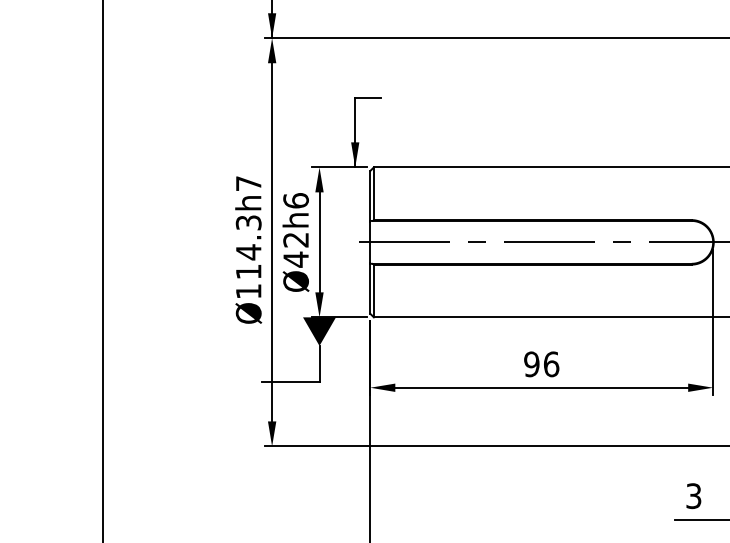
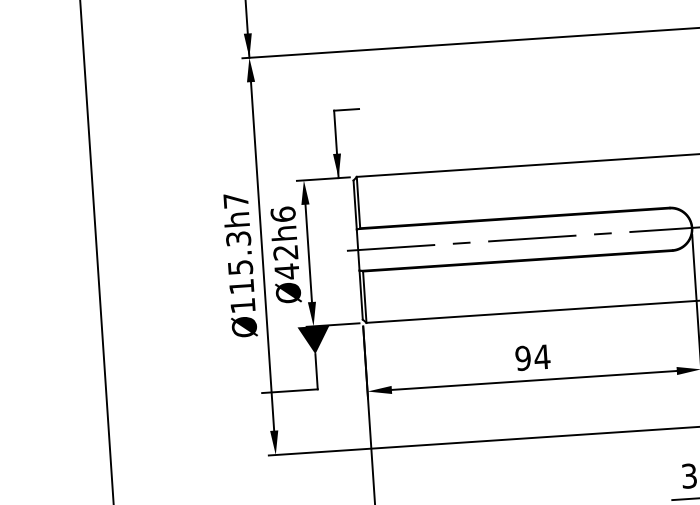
text: (248, 252) -> (240, 267), Ø114.3h7 -> Ø115.3h7
text: (551, 364) -> (542, 357), 96 -> 94

